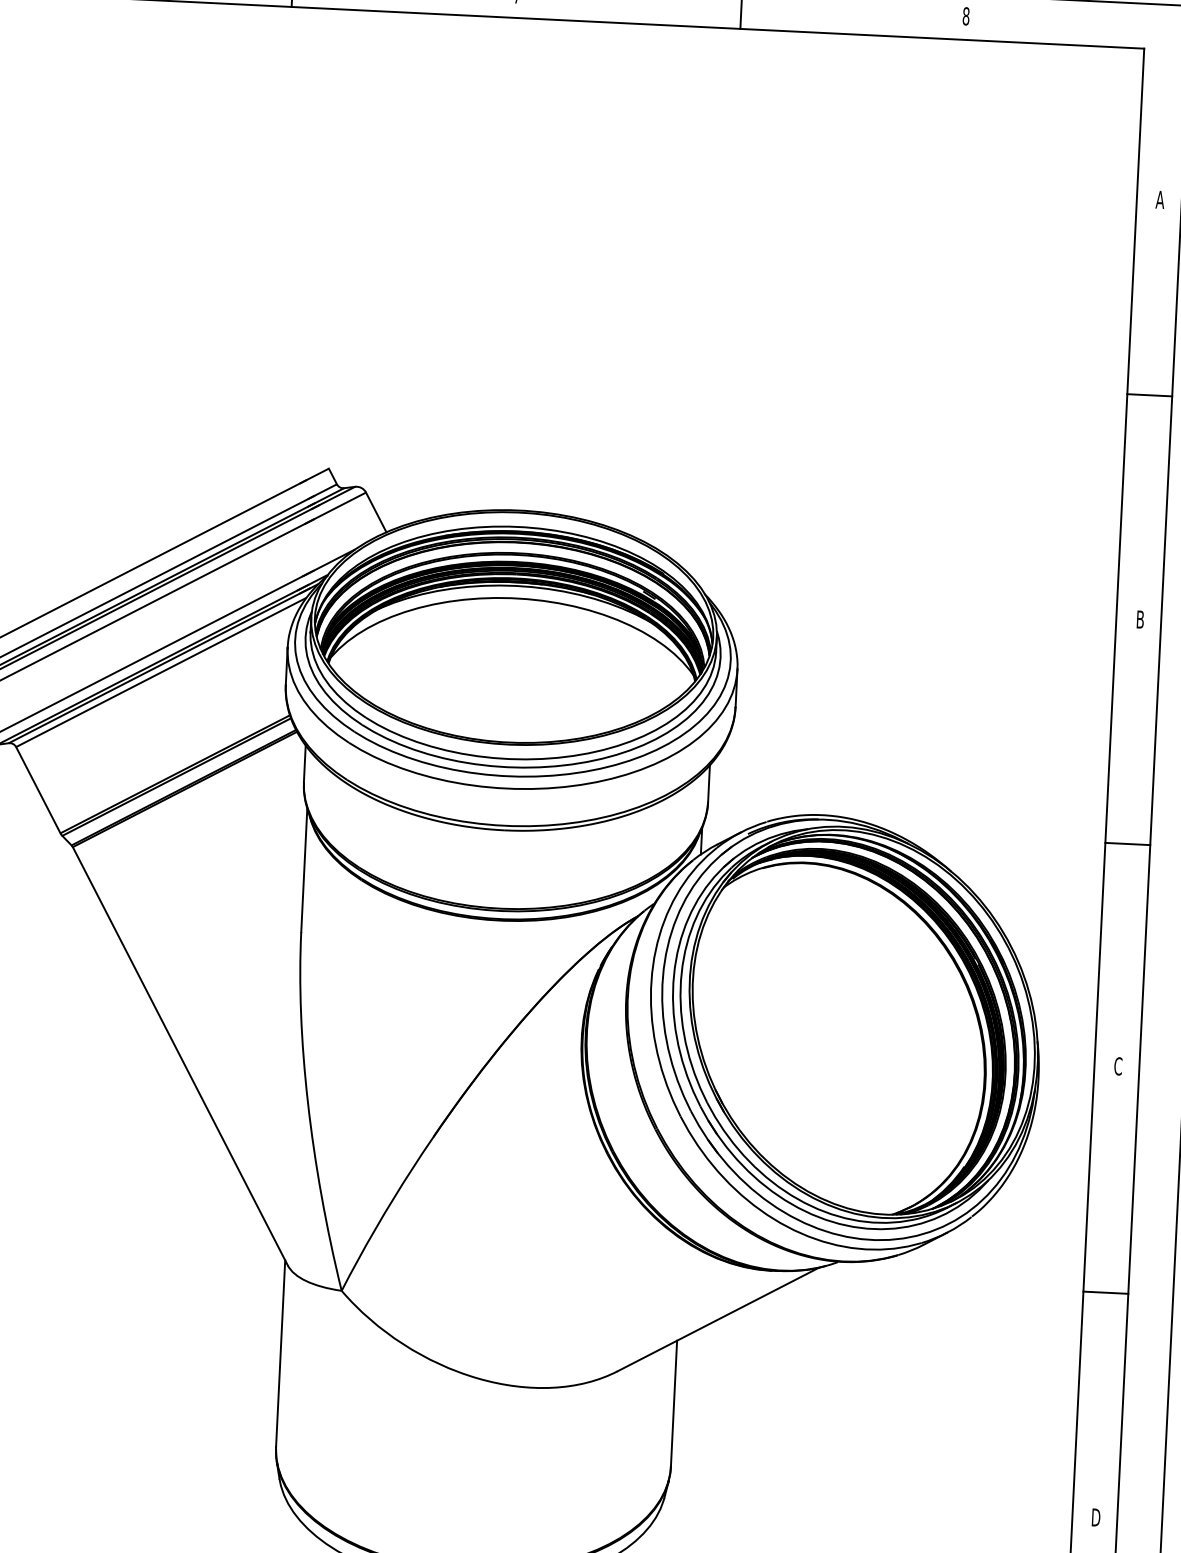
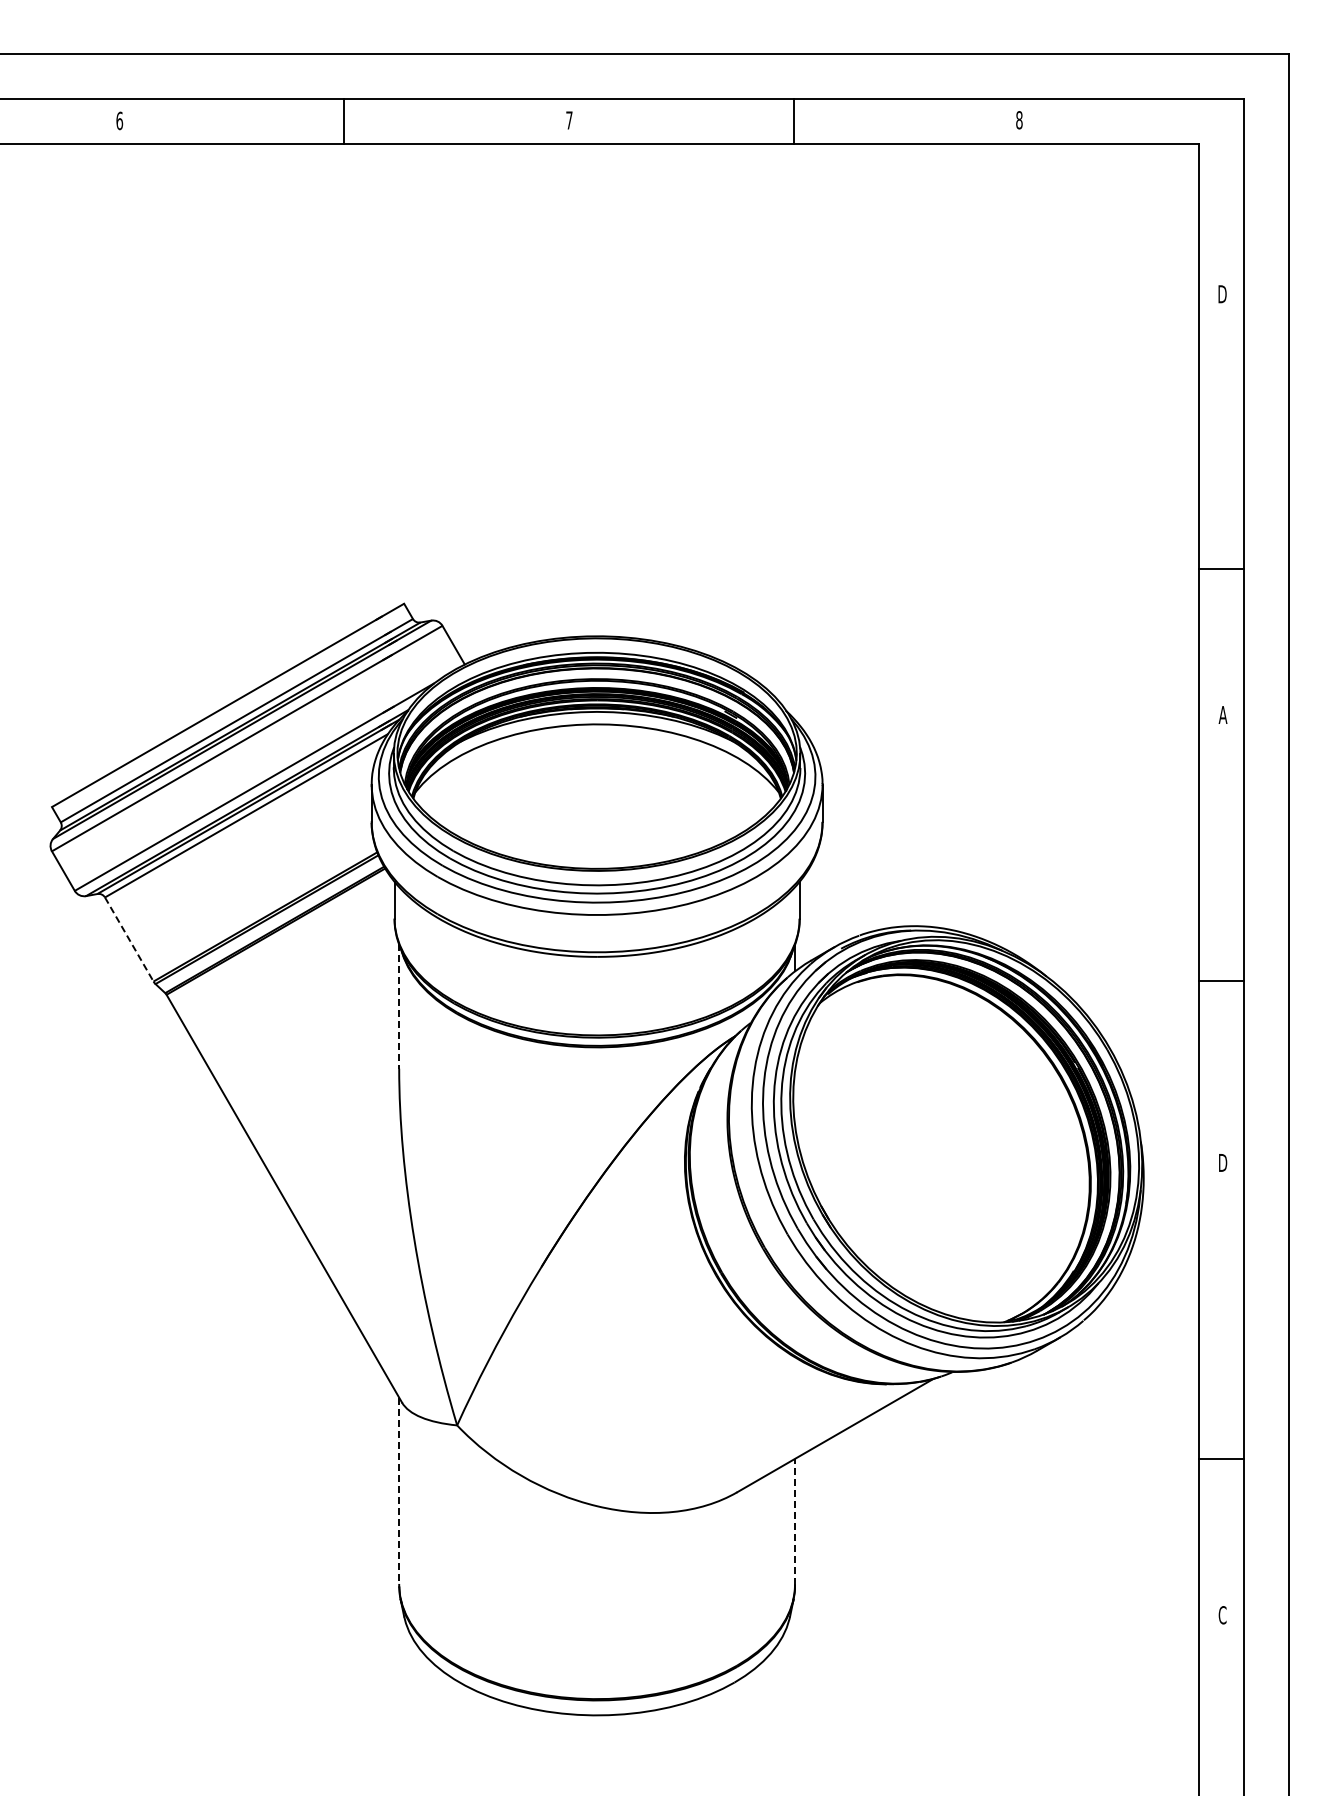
text: (1160, 200) -> (1222, 294), A -> D
line: (1149, 395) -> (1221, 569), moved
text: (1139, 619) -> (1222, 714), B -> A
line: (38, 790) -> (129, 939), solid -> dashed
line: (1127, 844) -> (1221, 981), moved
line: (304, 871) -> (399, 1007), solid -> dashed
text: (1118, 1065) -> (1223, 1162), C -> D
line: (1105, 1292) -> (1221, 1458), moved
line: (280, 1353) -> (399, 1491), solid -> dashed
line: (674, 1403) -> (795, 1521), solid -> dashed
text: (1095, 1517) -> (1222, 1615), D -> C

